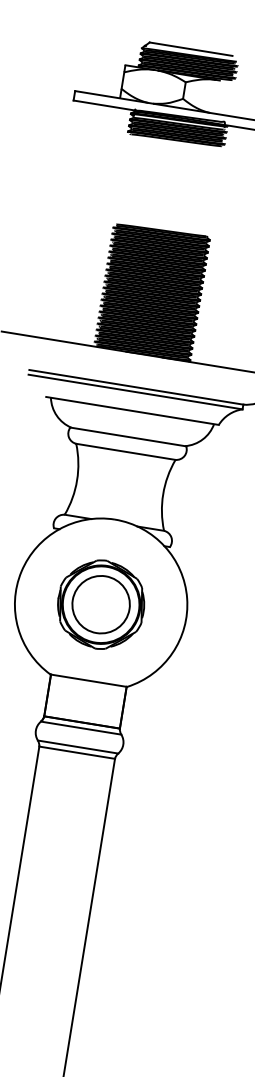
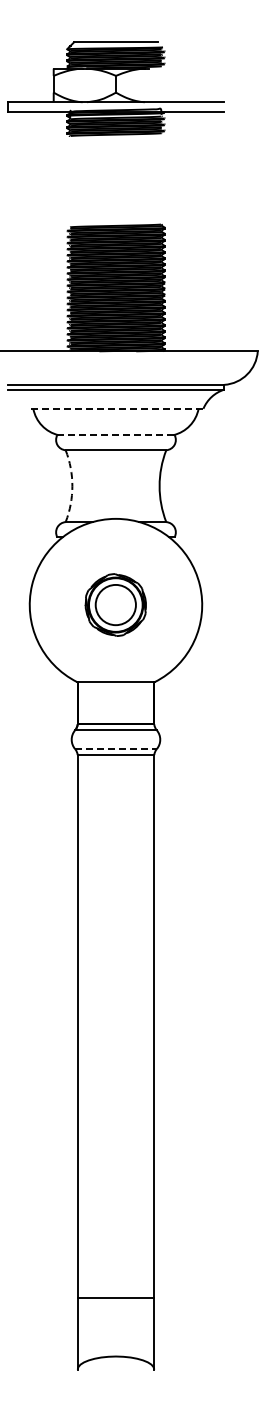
line: (132, 410) -> (115, 408), solid -> dashed
line: (127, 437) -> (115, 435), solid -> dashed
arc: (77, 480) -> (72, 486), solid -> dashed
part: (100, 604) -> (115, 604), size x0.7
line: (78, 747) -> (116, 749), solid -> dashed

